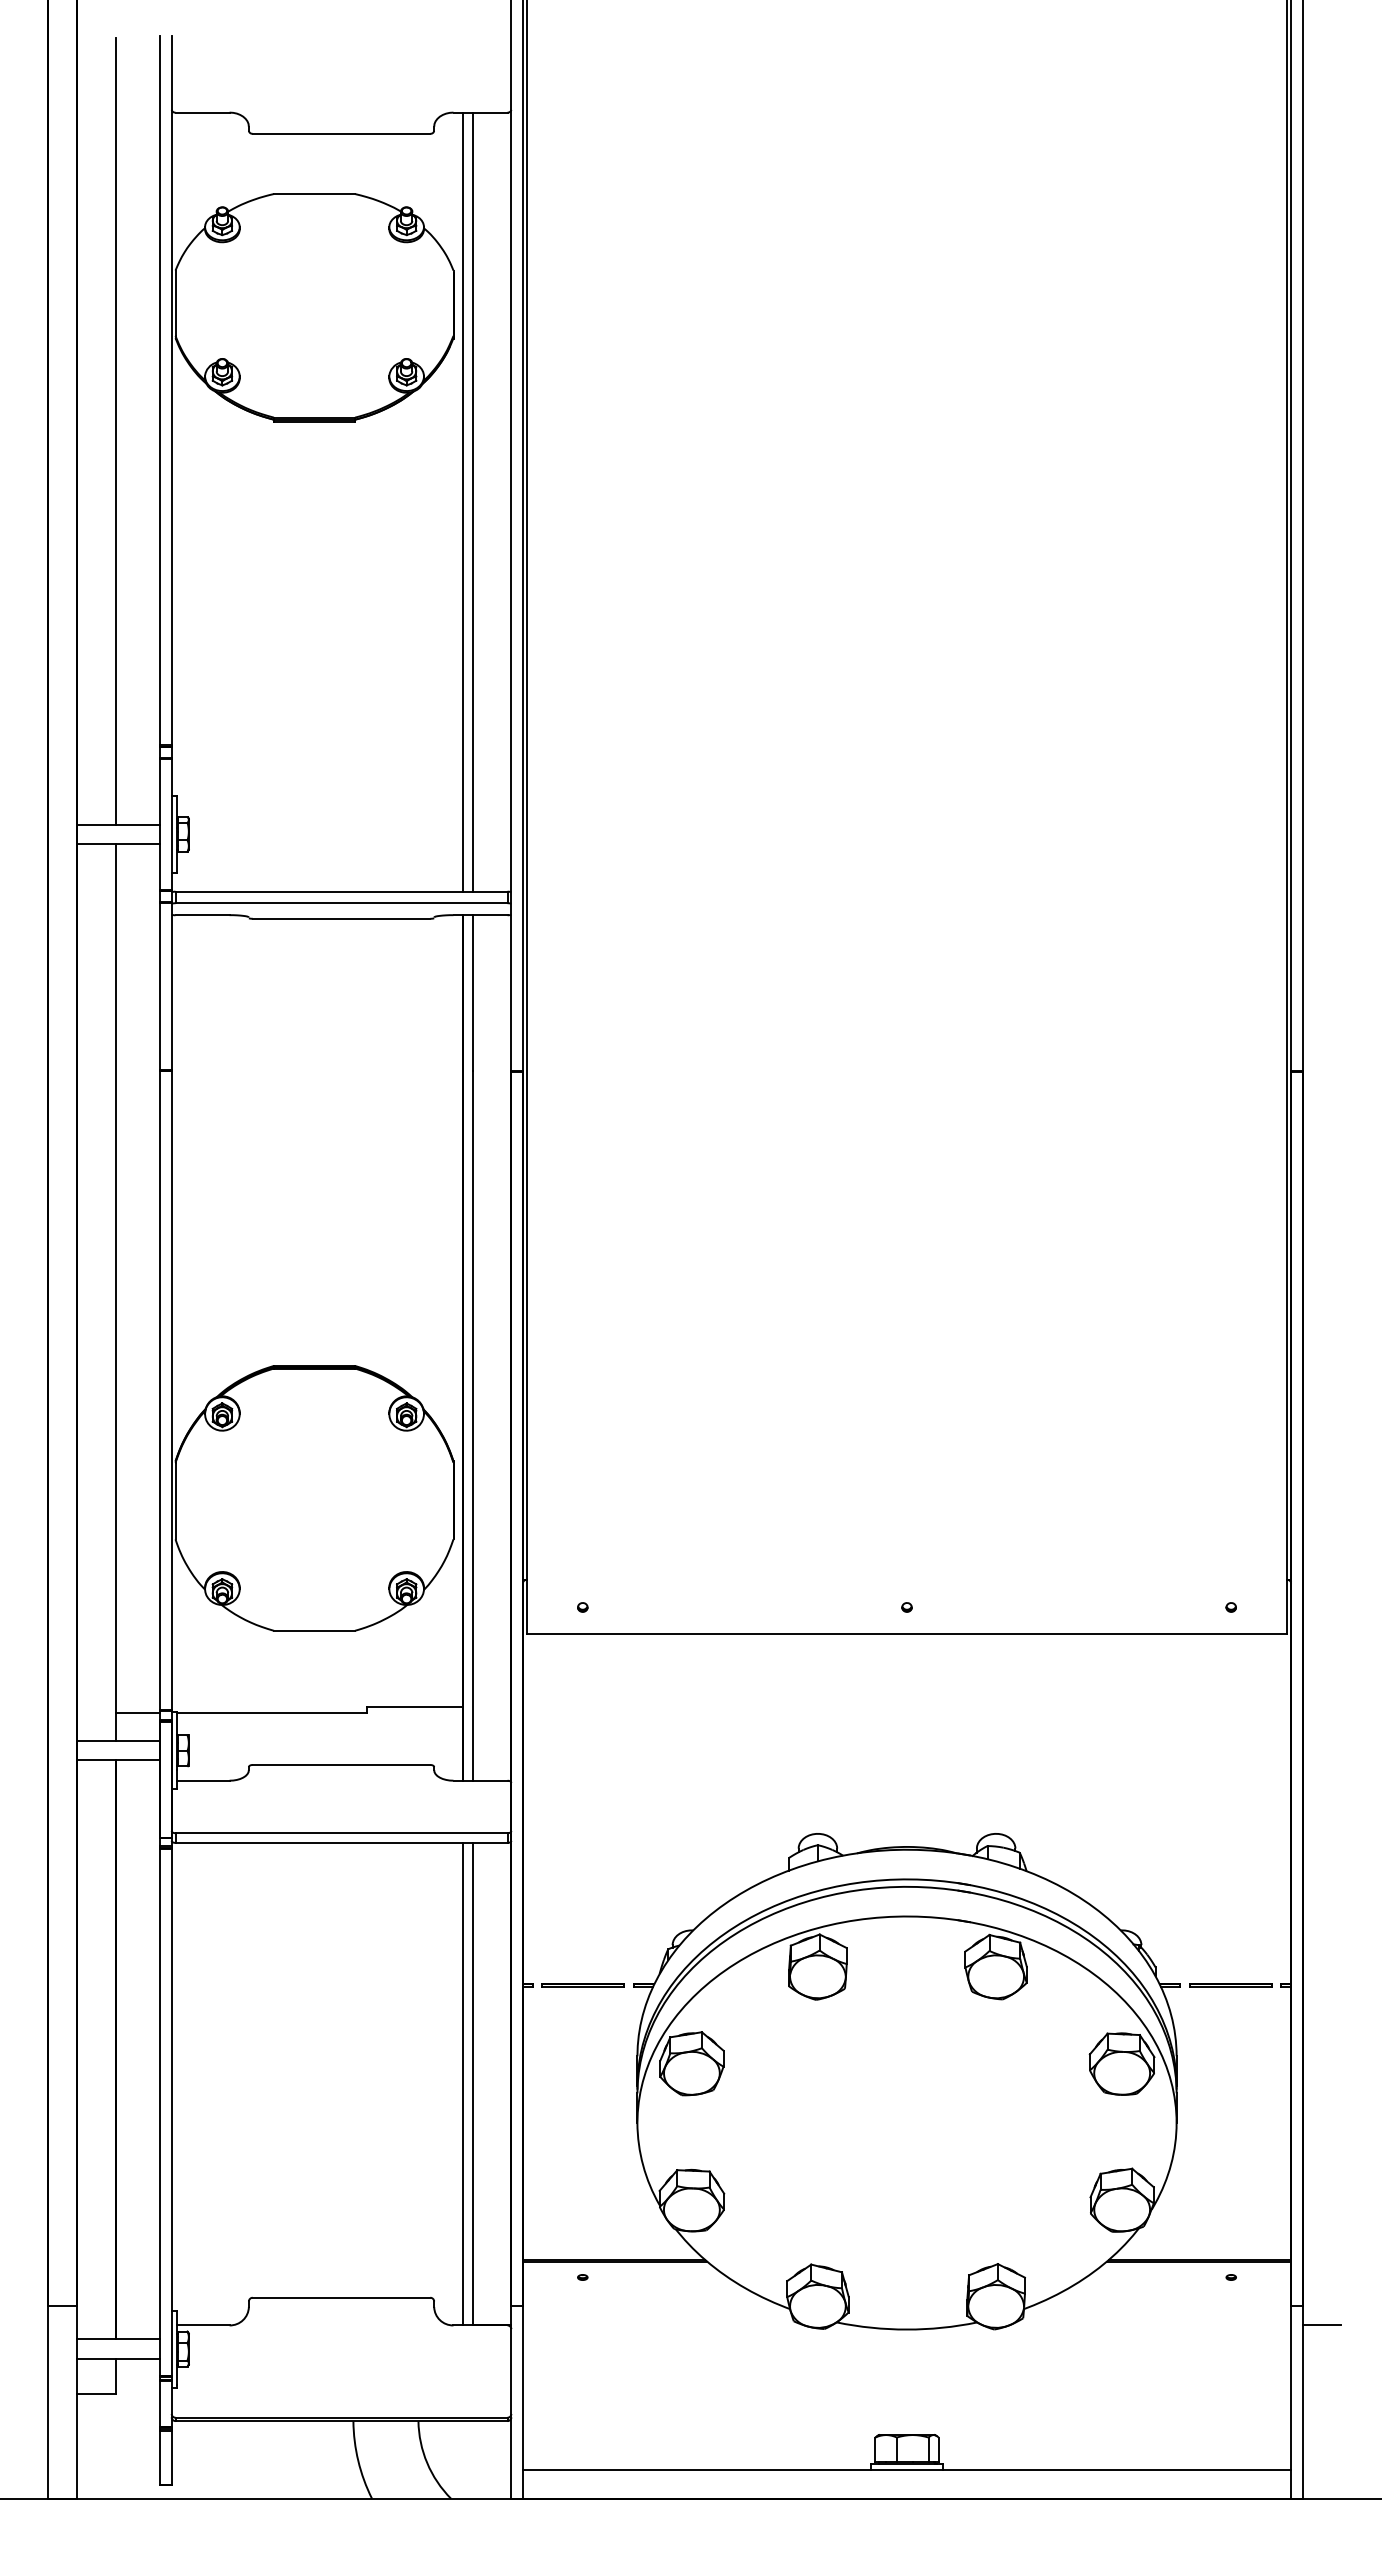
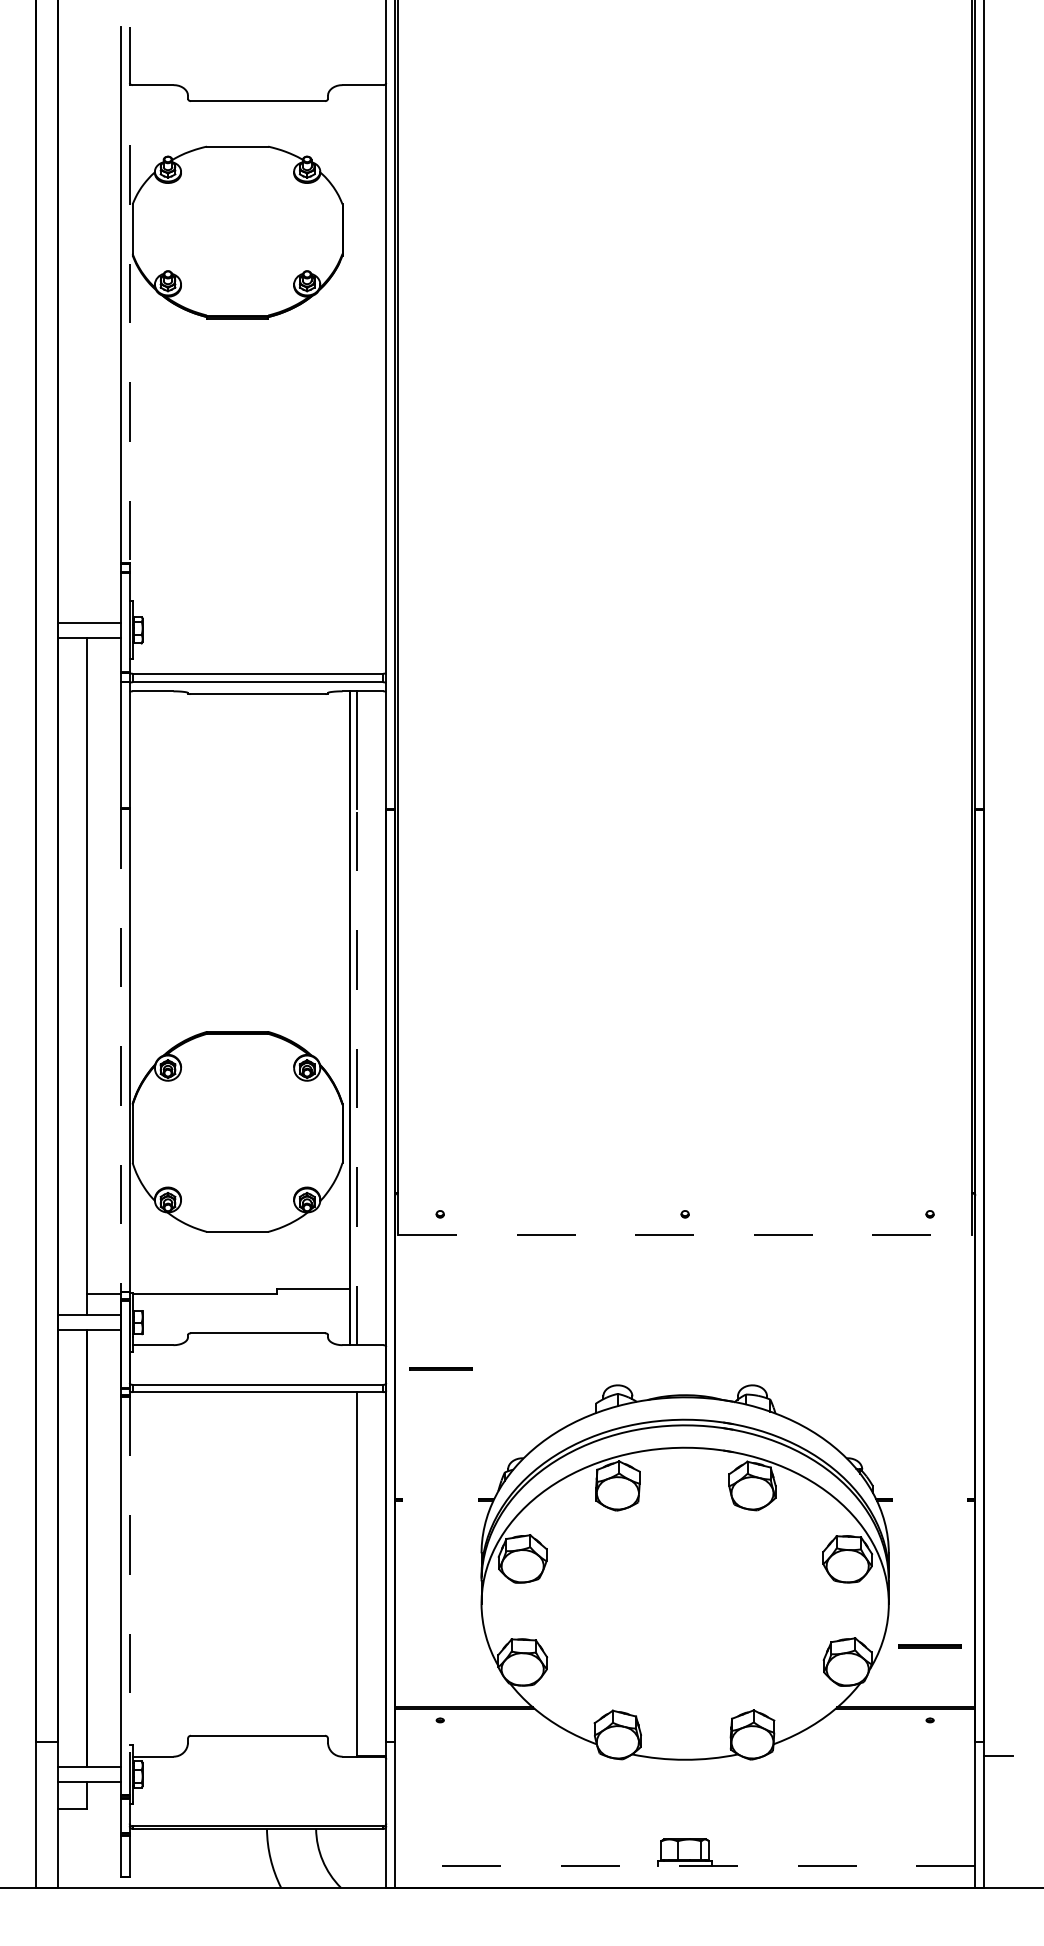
line: (171, 390) -> (129, 295), solid -> dashed
line: (115, 430) -> (87, 325), removed
line: (463, 501) -> (350, 378), removed
line: (472, 501) -> (356, 378), removed
line: (160, 1391) -> (121, 1051), solid -> dashed
line: (472, 1425) -> (356, 1076), solid -> dashed
line: (907, 1634) -> (685, 1234), solid -> dashed
line: (582, 1984) -> (440, 1368), moved
line: (1230, 1984) -> (929, 1645), moved
line: (463, 2083) -> (350, 1573), removed
line: (171, 2112) -> (129, 1595), solid -> dashed
line: (906, 2469) -> (684, 1865), solid -> dashed

